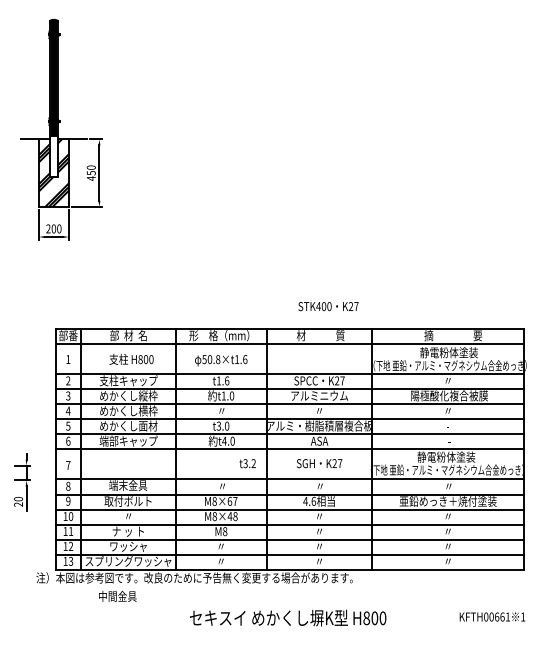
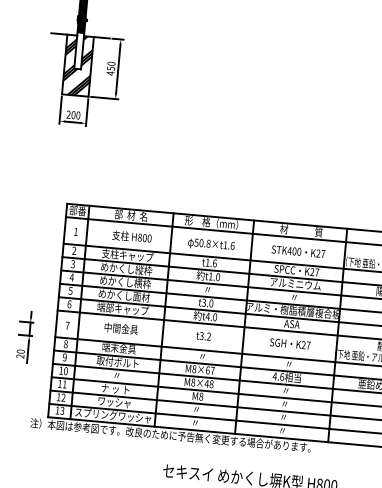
text: (328, 306) -> (298, 251), moved
text: (247, 463) -> (203, 336), moved
text: (117, 595) -> (121, 327), moved

